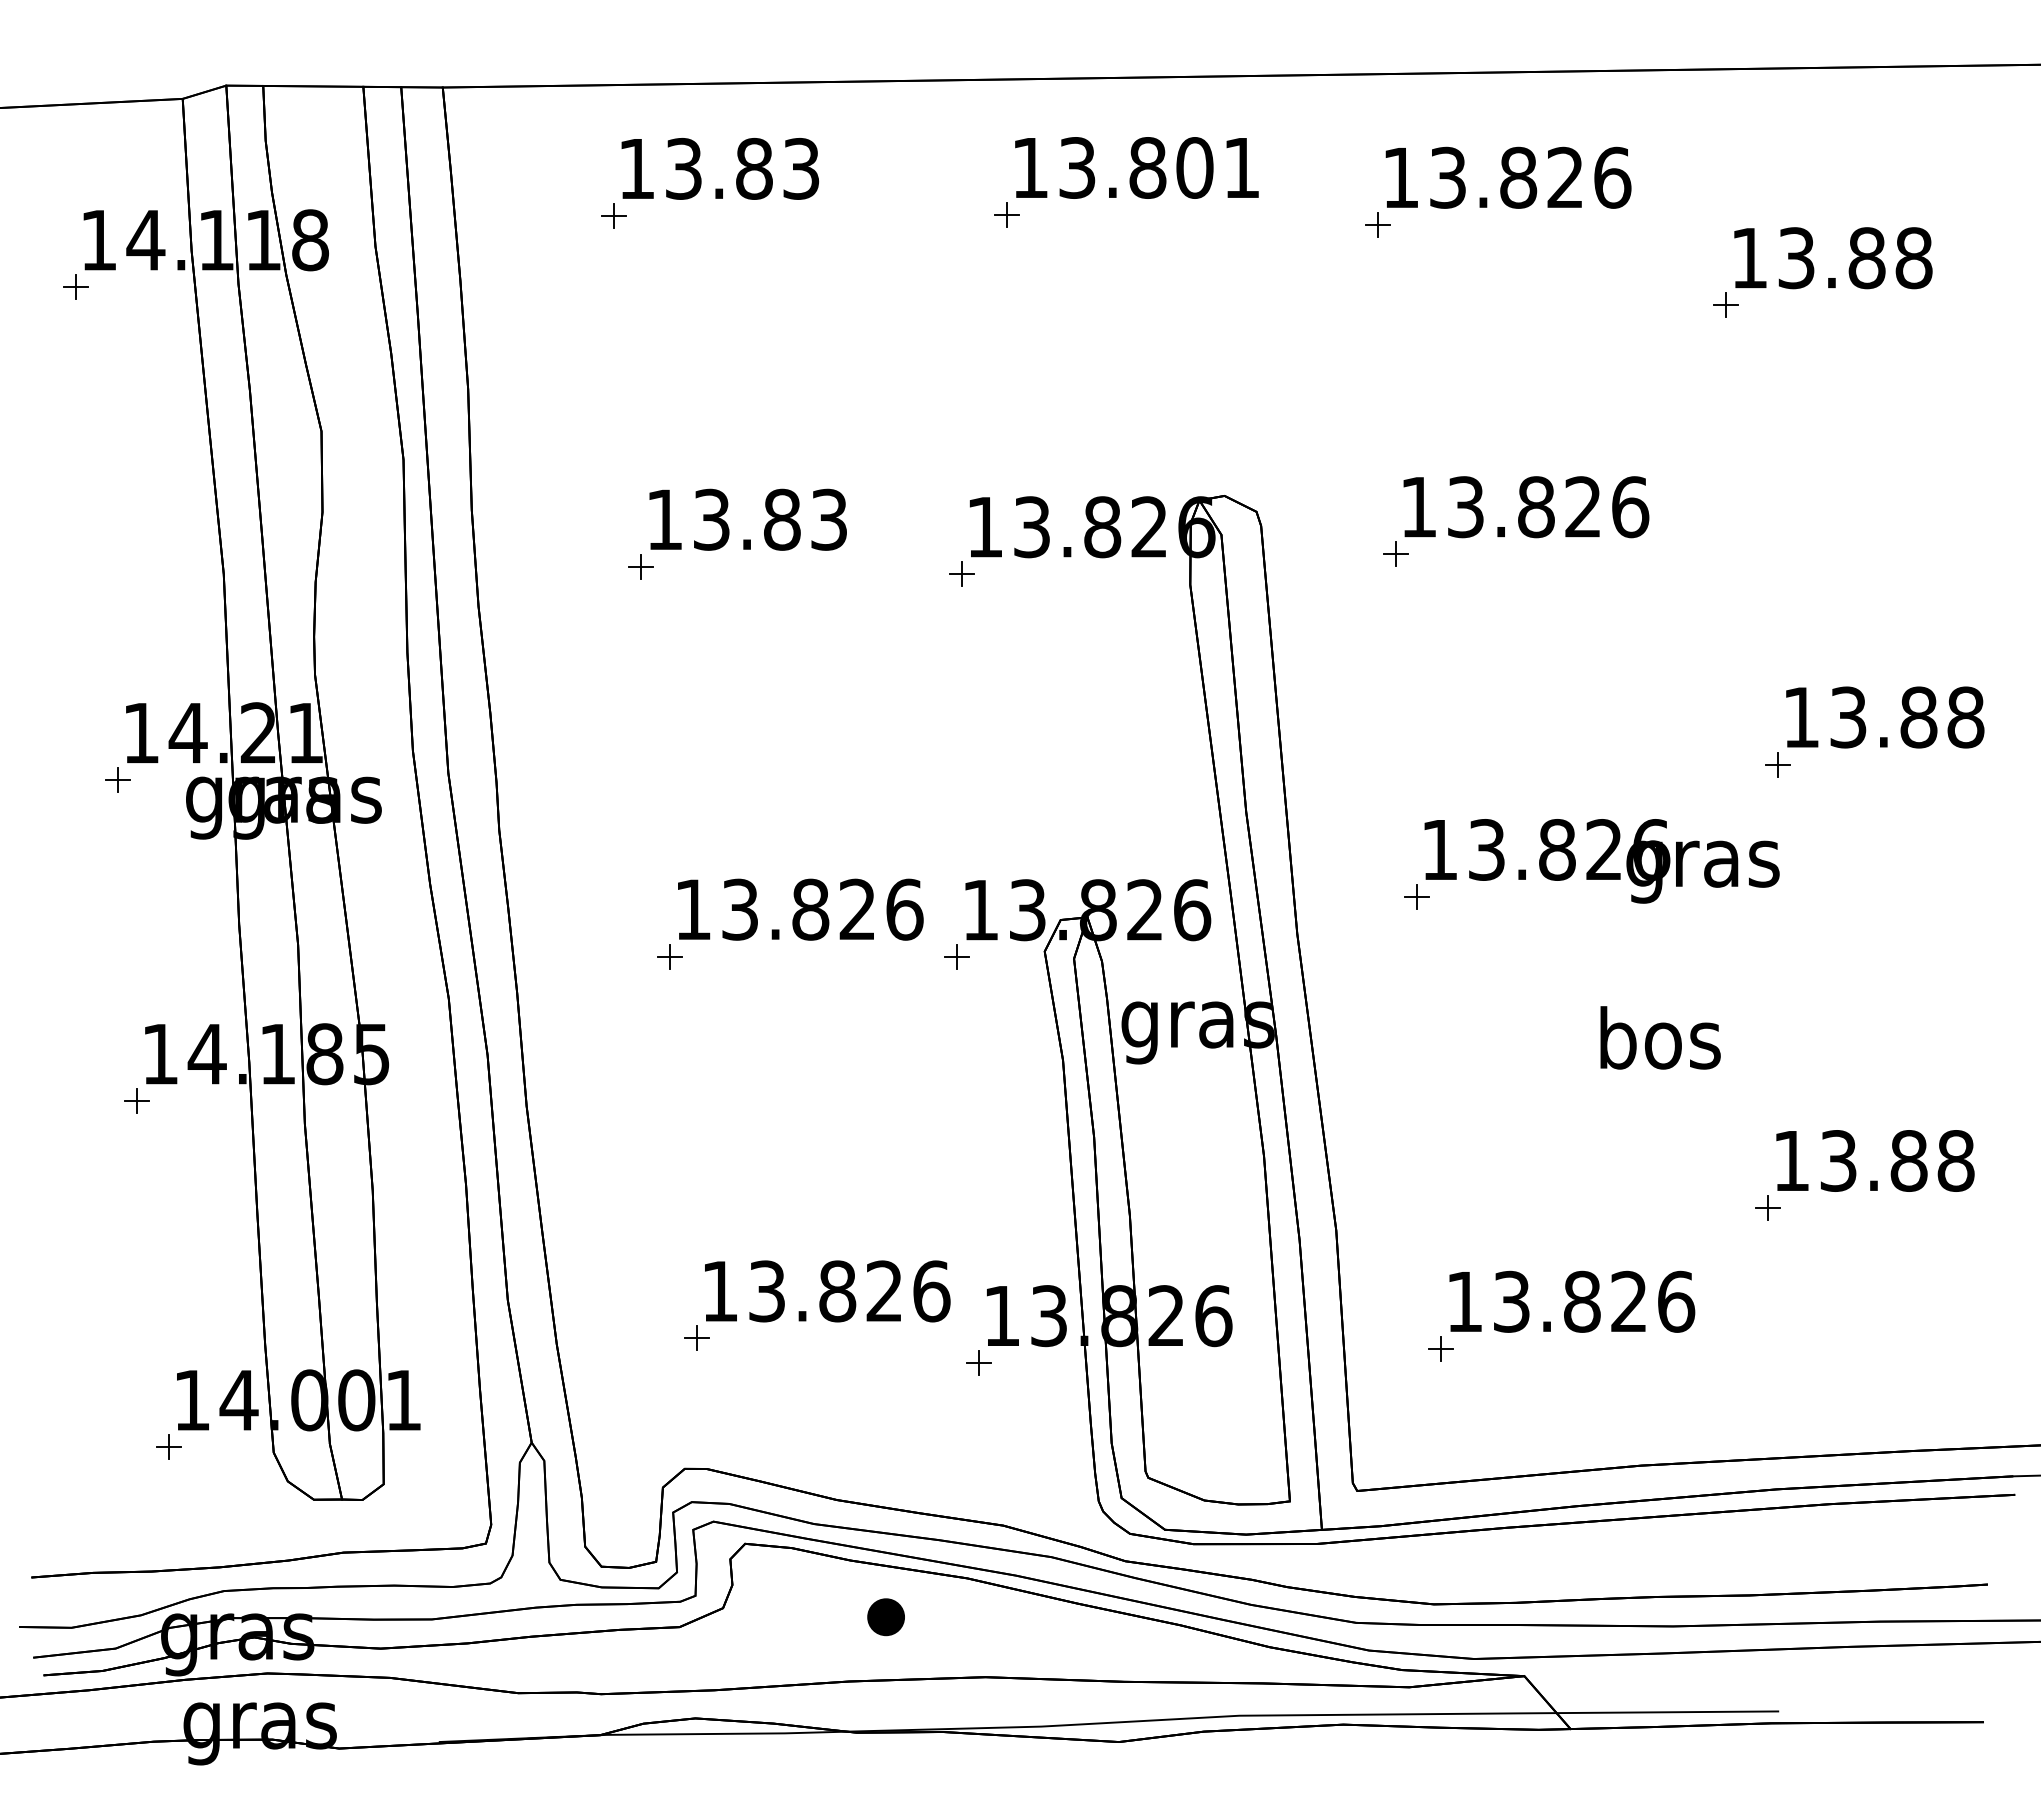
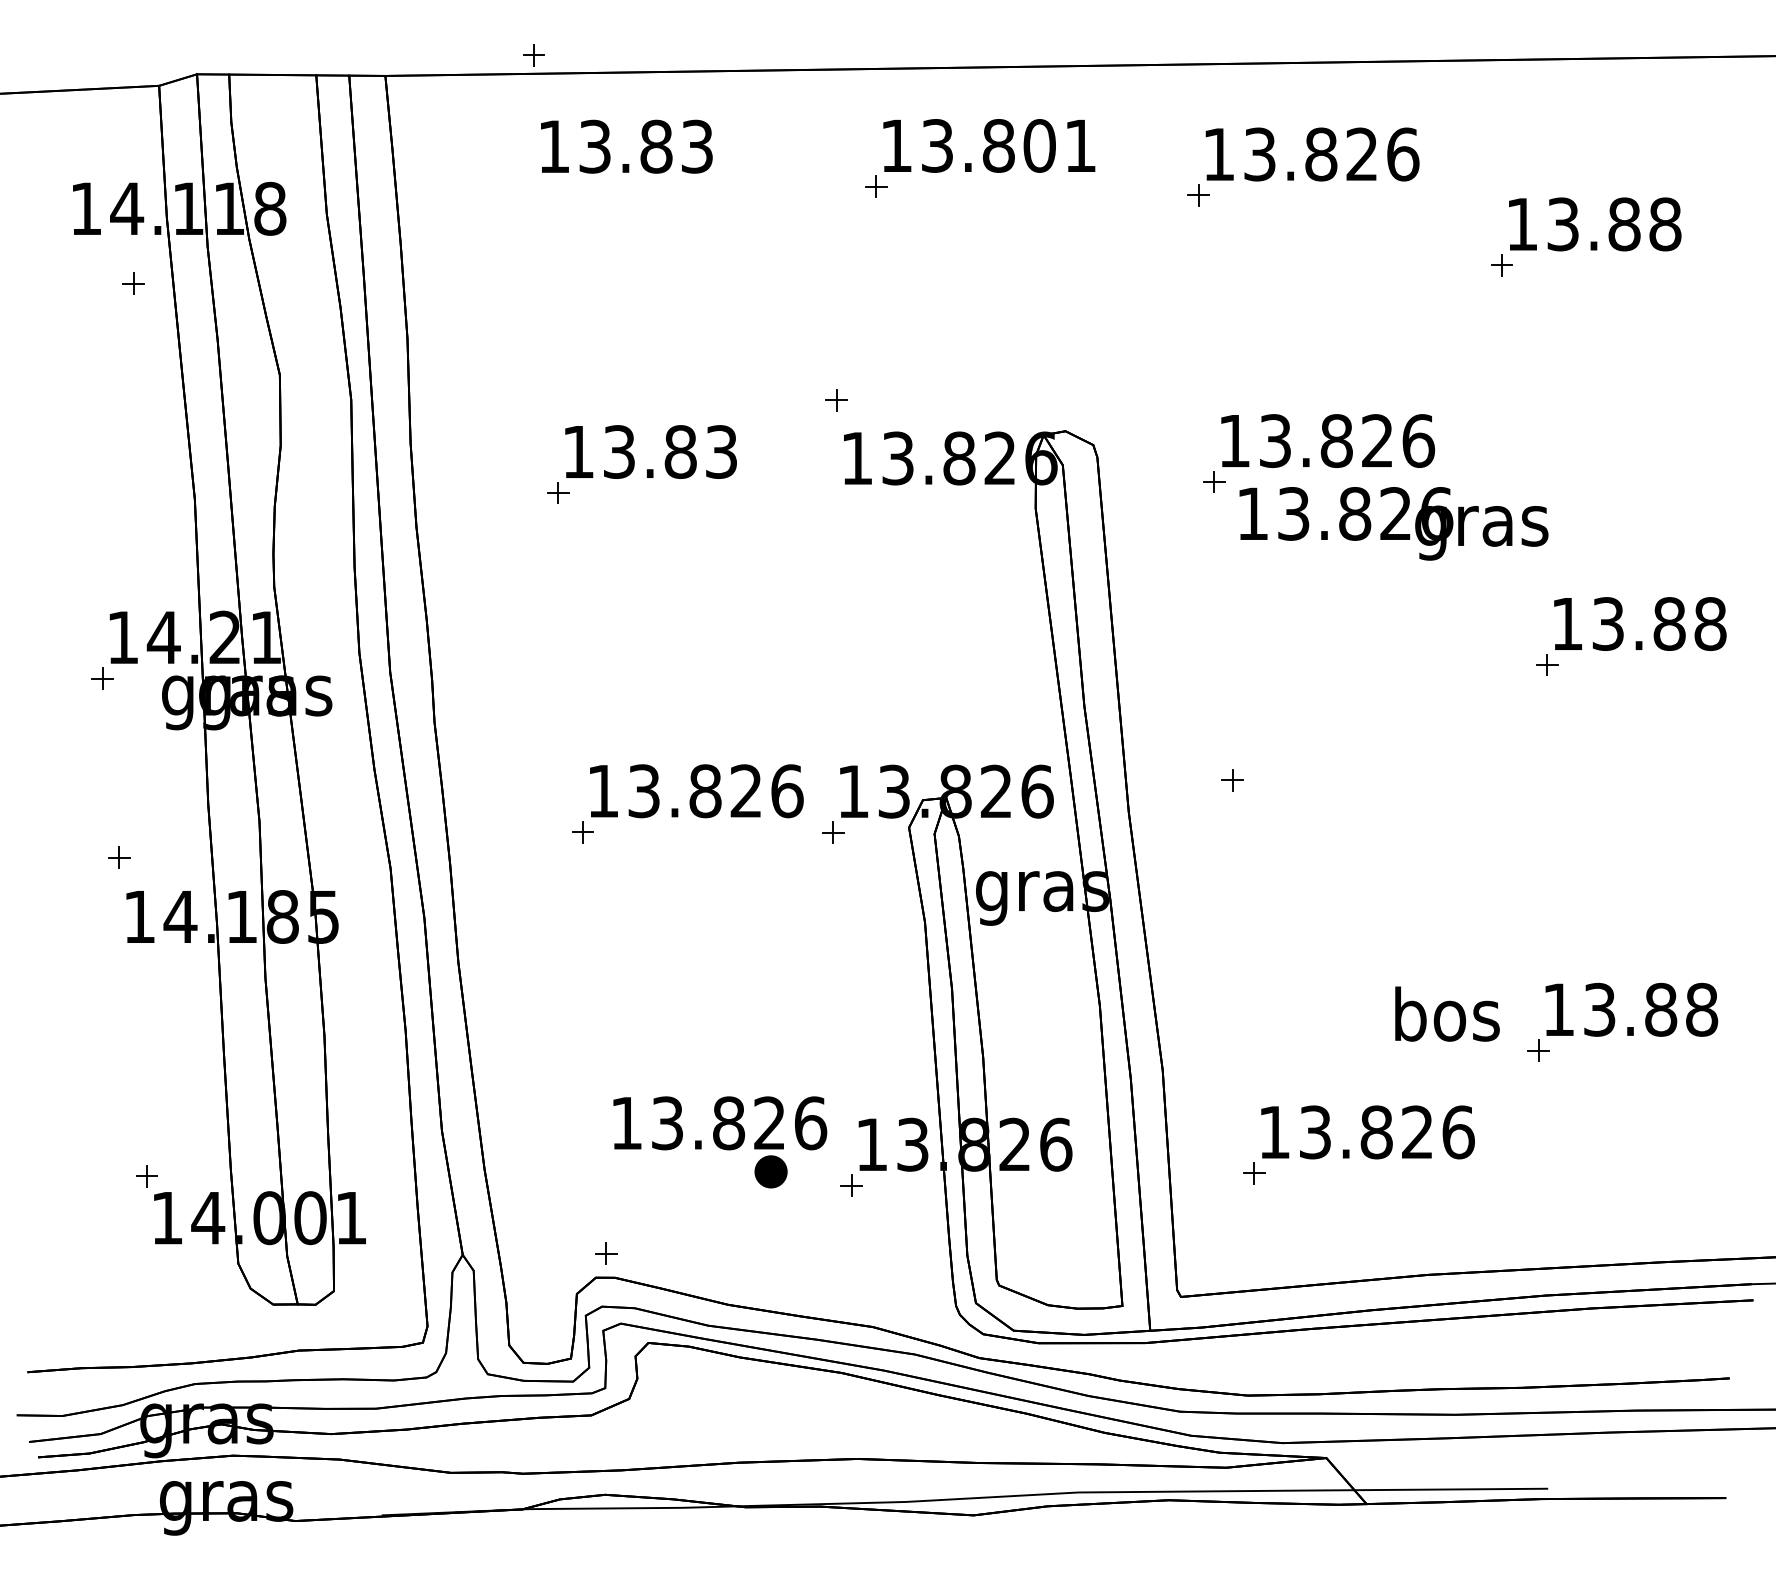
part: (613, 215) -> (533, 55), moved
part: (75, 286) -> (133, 282), moved
part: (961, 573) -> (836, 399), moved
text: (1601, 861) -> (1393, 523), moved
text: (1660, 1037) -> (1447, 1013), moved
part: (136, 1100) -> (118, 857), moved
part: (696, 1337) -> (606, 1253), moved
part: (168, 1446) -> (146, 1175), moved
part: (885, 1617) -> (770, 1172), moved

